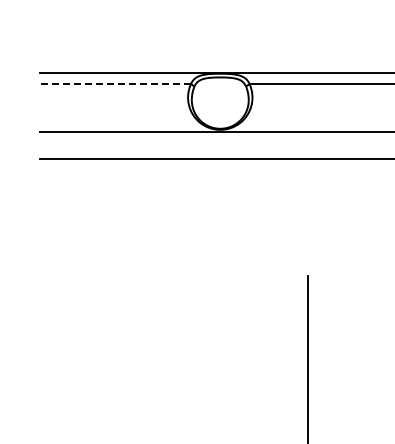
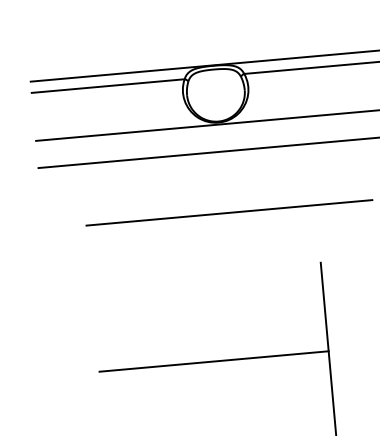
line: (114, 84) -> (107, 86), dashed -> solid
line: (223, 219) -> (229, 213), added
line: (195, 363) -> (214, 361), added

